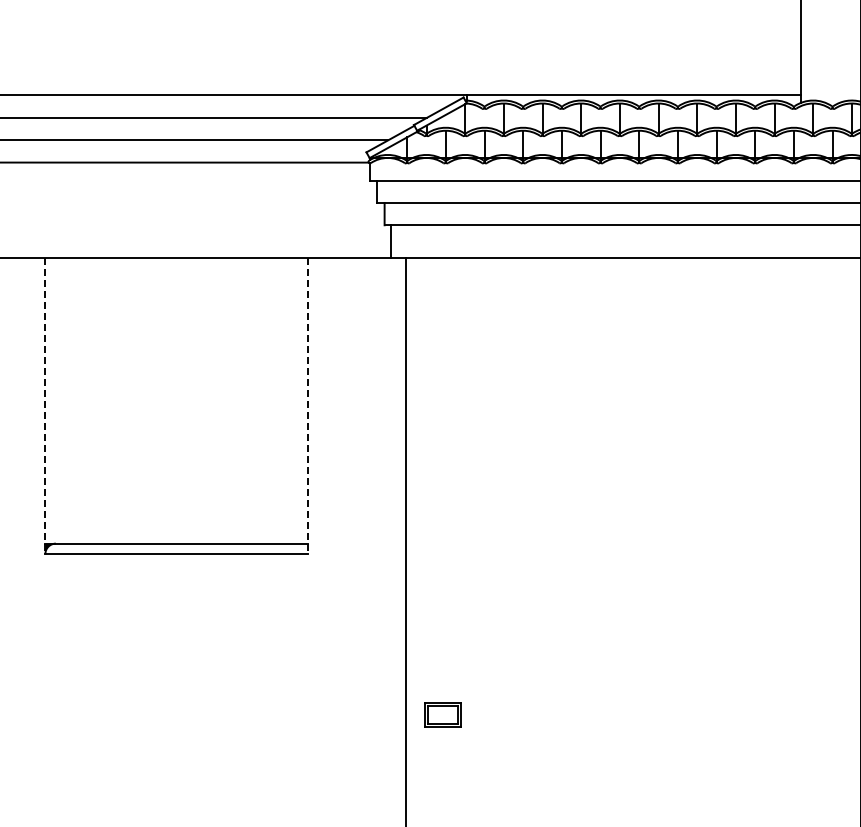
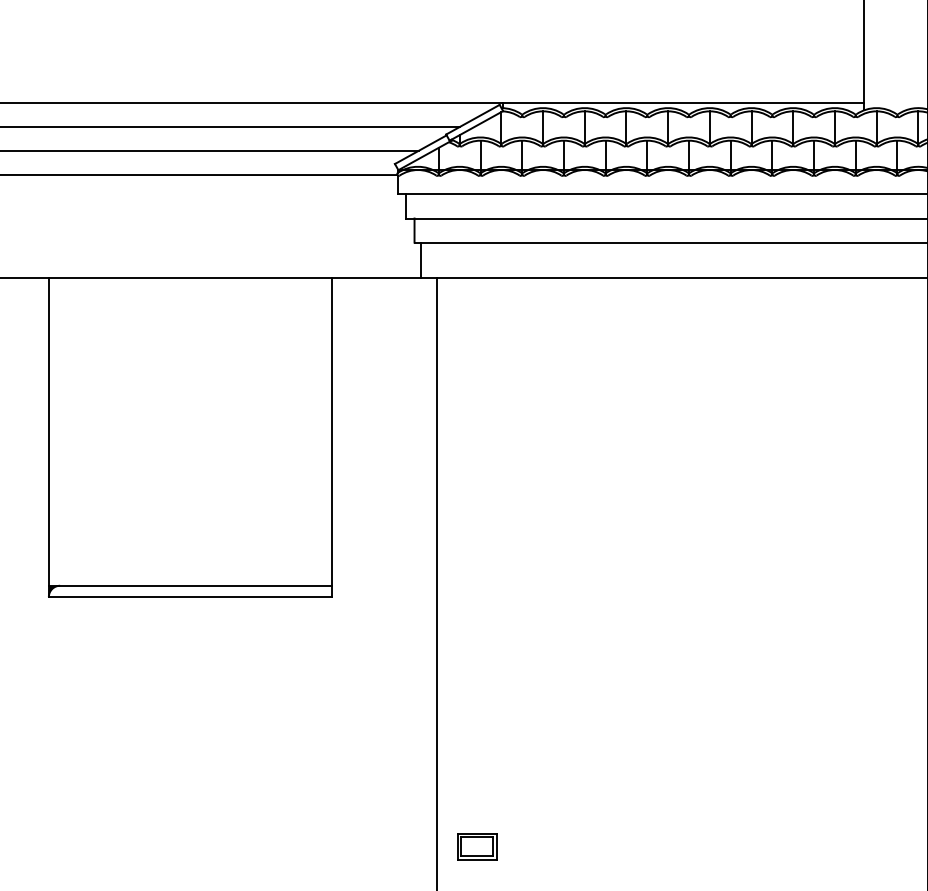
line: (45, 406) -> (48, 437), dashed -> solid
line: (308, 406) -> (332, 437), dashed -> solid
part: (442, 714) -> (476, 846), moved

